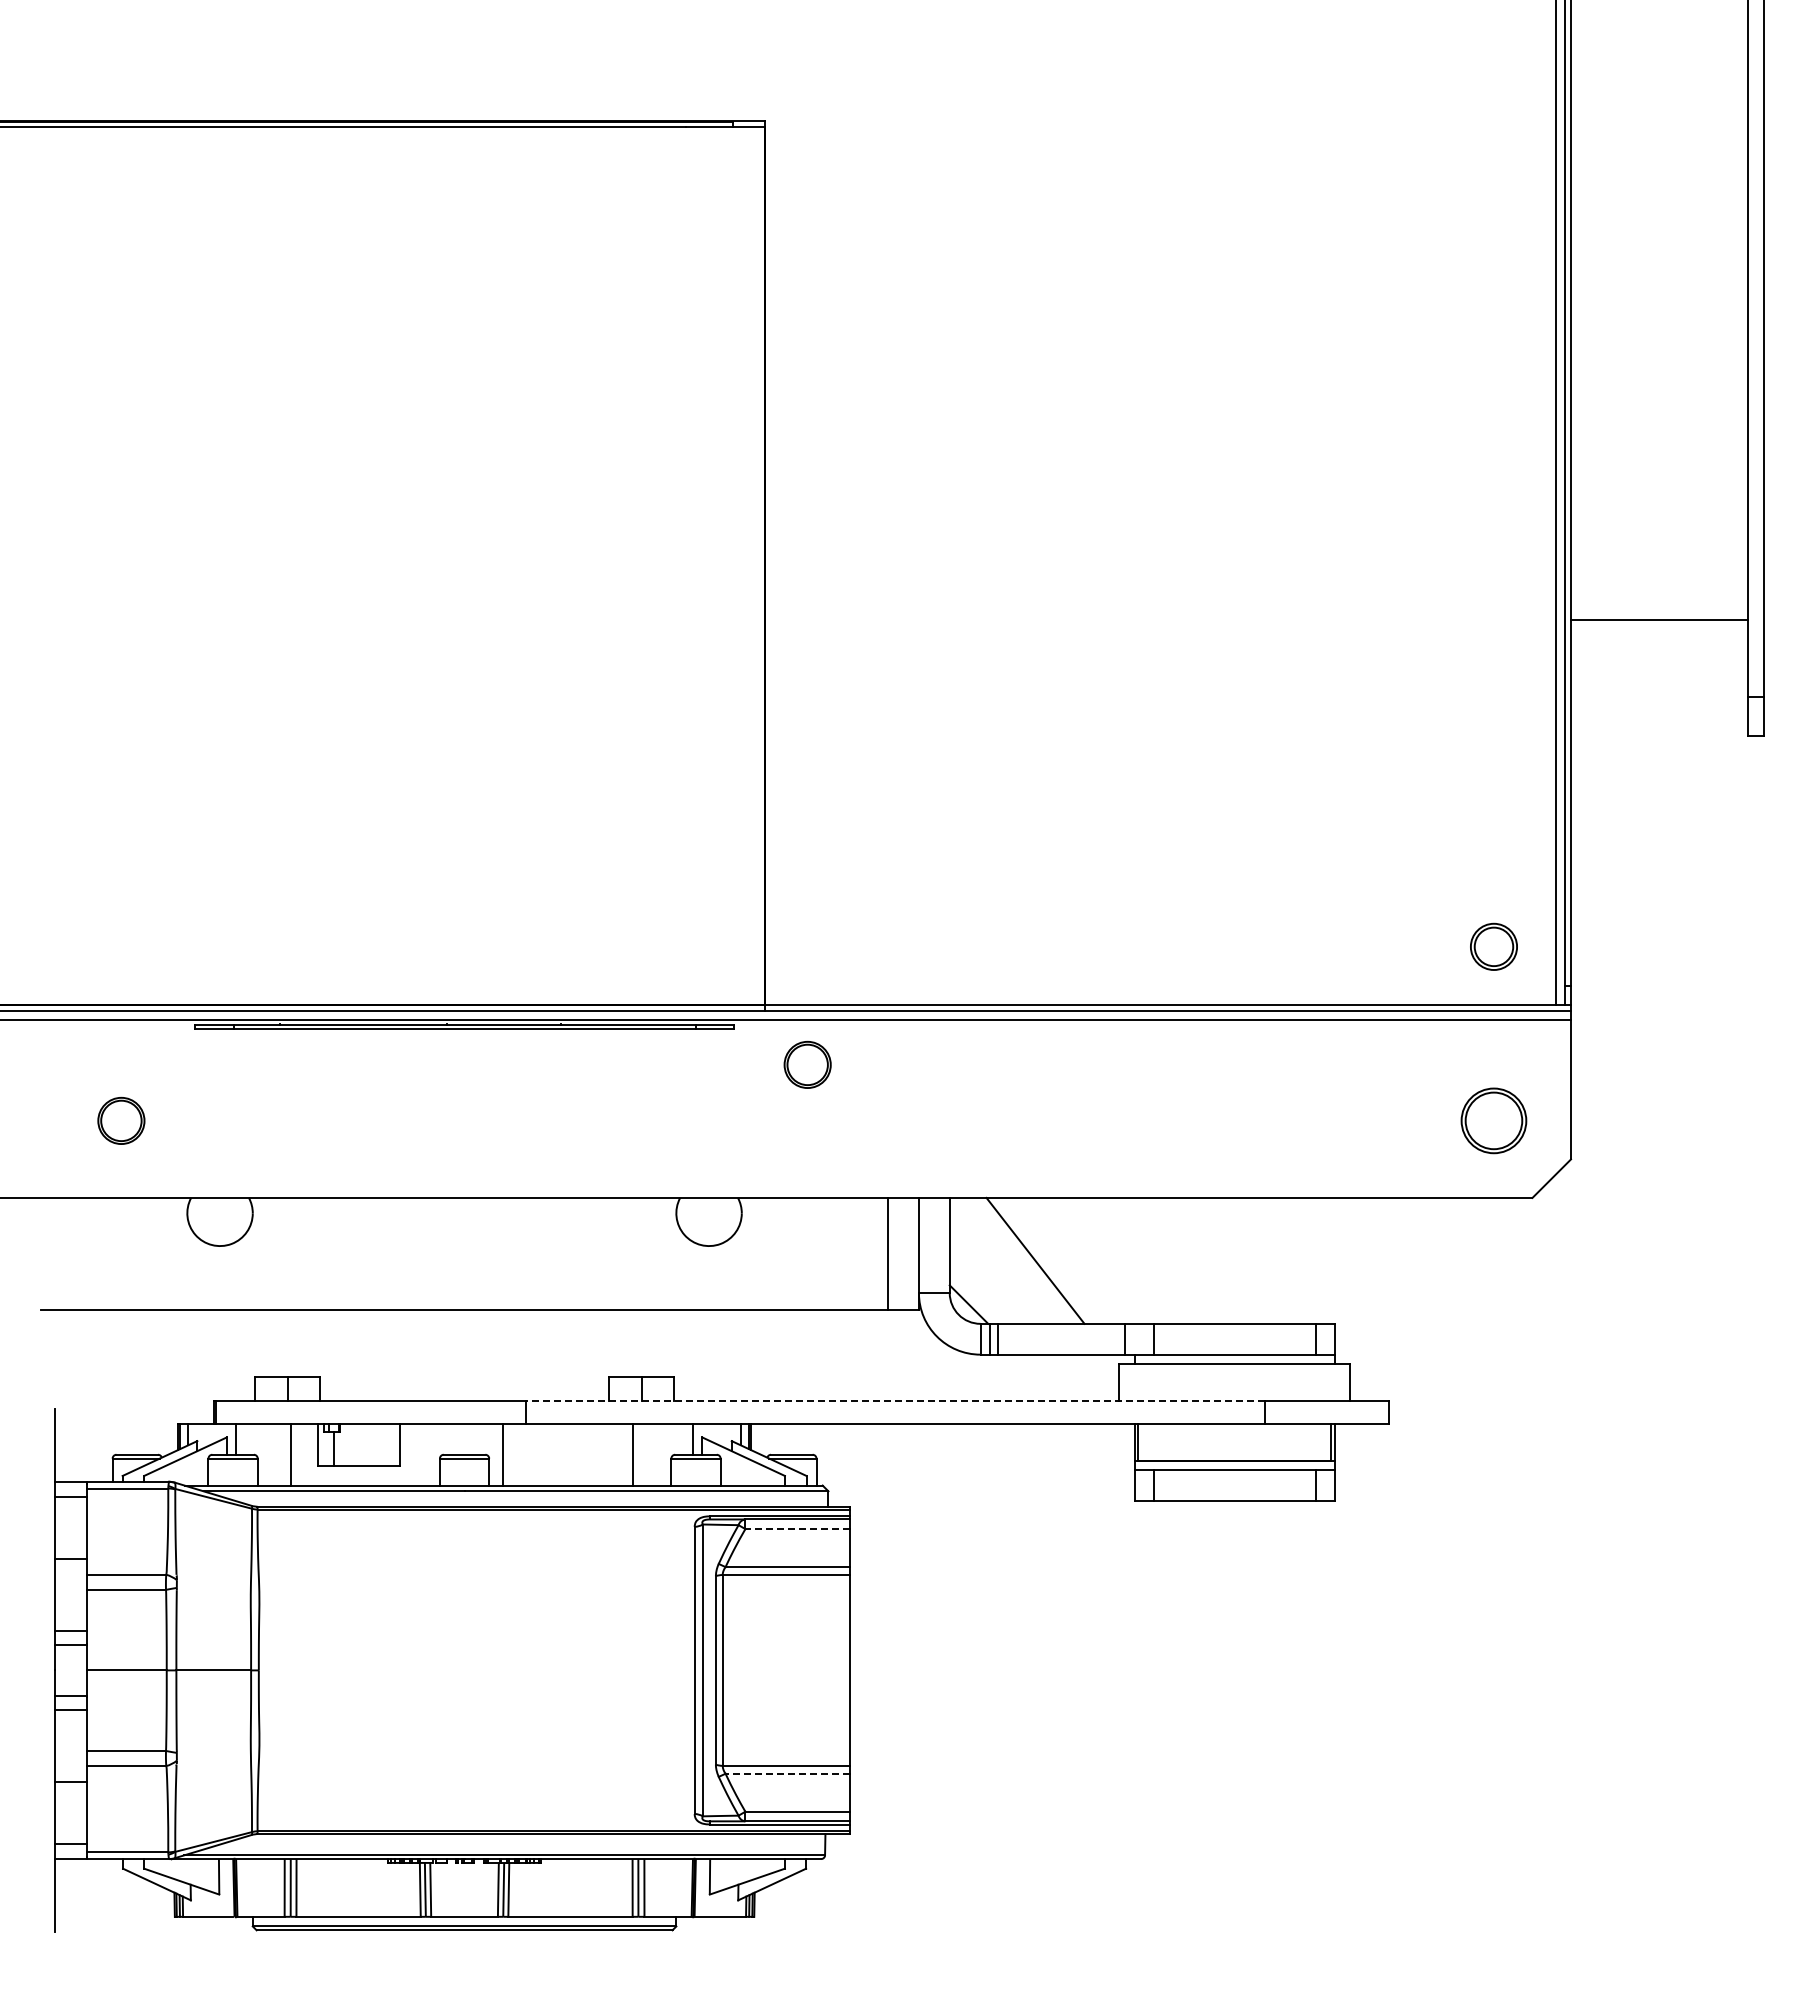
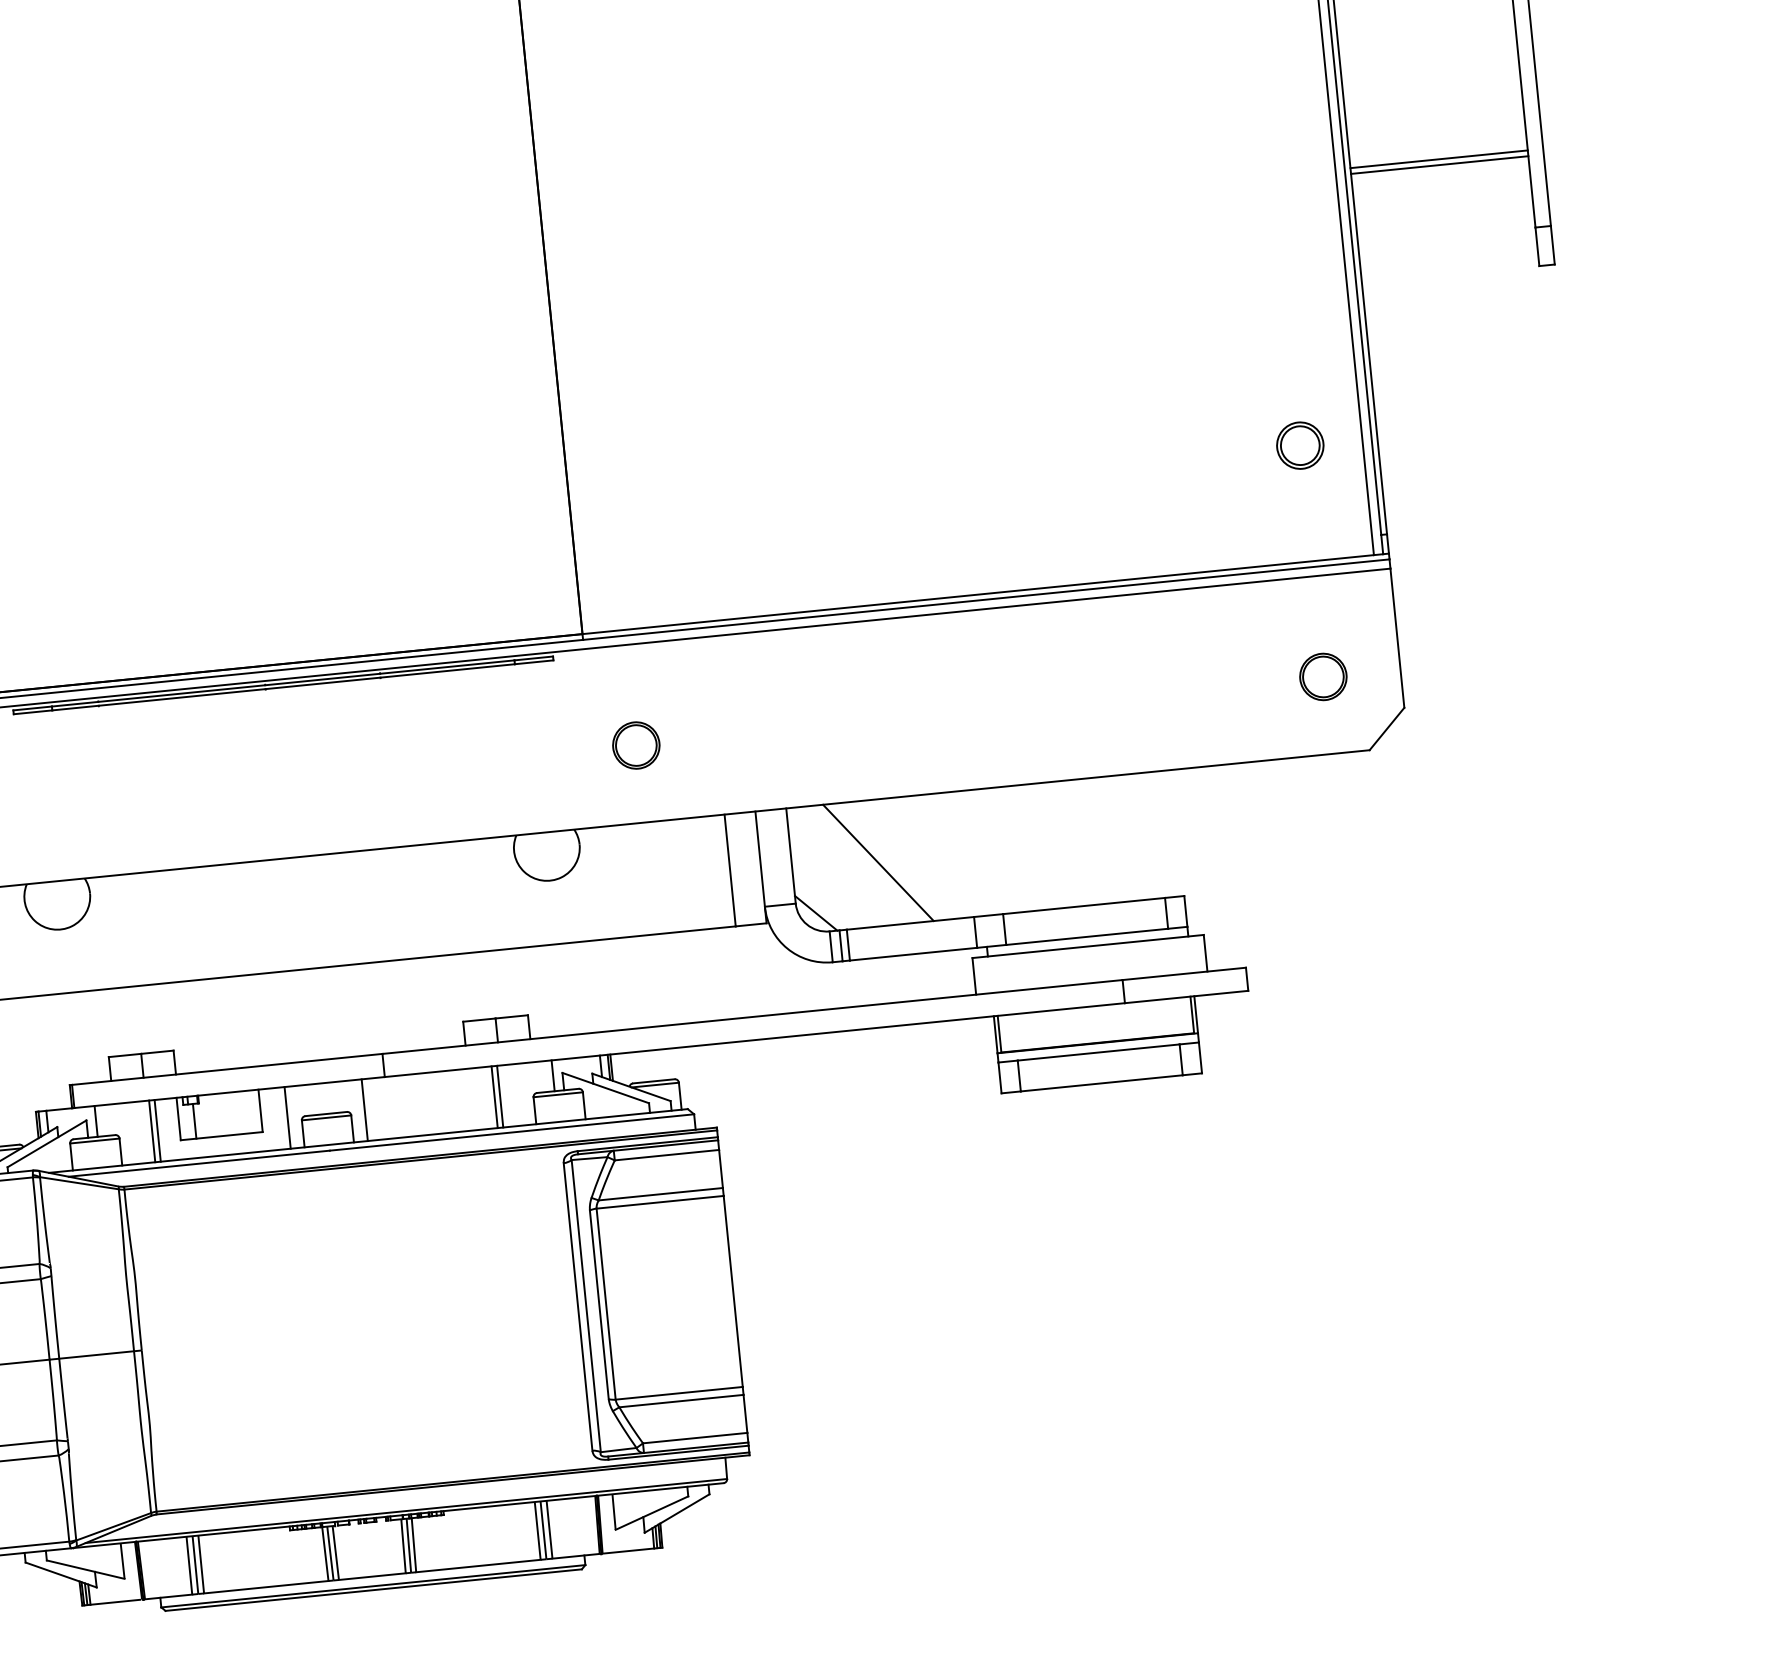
line: (1659, 626) -> (1439, 165), added
part: (1493, 946) -> (1299, 445), moved
part: (807, 1064) -> (636, 745), moved
part: (1493, 1120) -> (1322, 676), size x0.71
line: (895, 1400) -> (752, 1016), dashed -> solid
line: (296, 1454) -> (157, 1130), added
line: (426, 1454) -> (288, 1117), added
line: (638, 1454) -> (500, 1096), added
line: (797, 1529) -> (666, 1155), dashed -> solid
line: (787, 1773) -> (681, 1400), dashed -> solid

